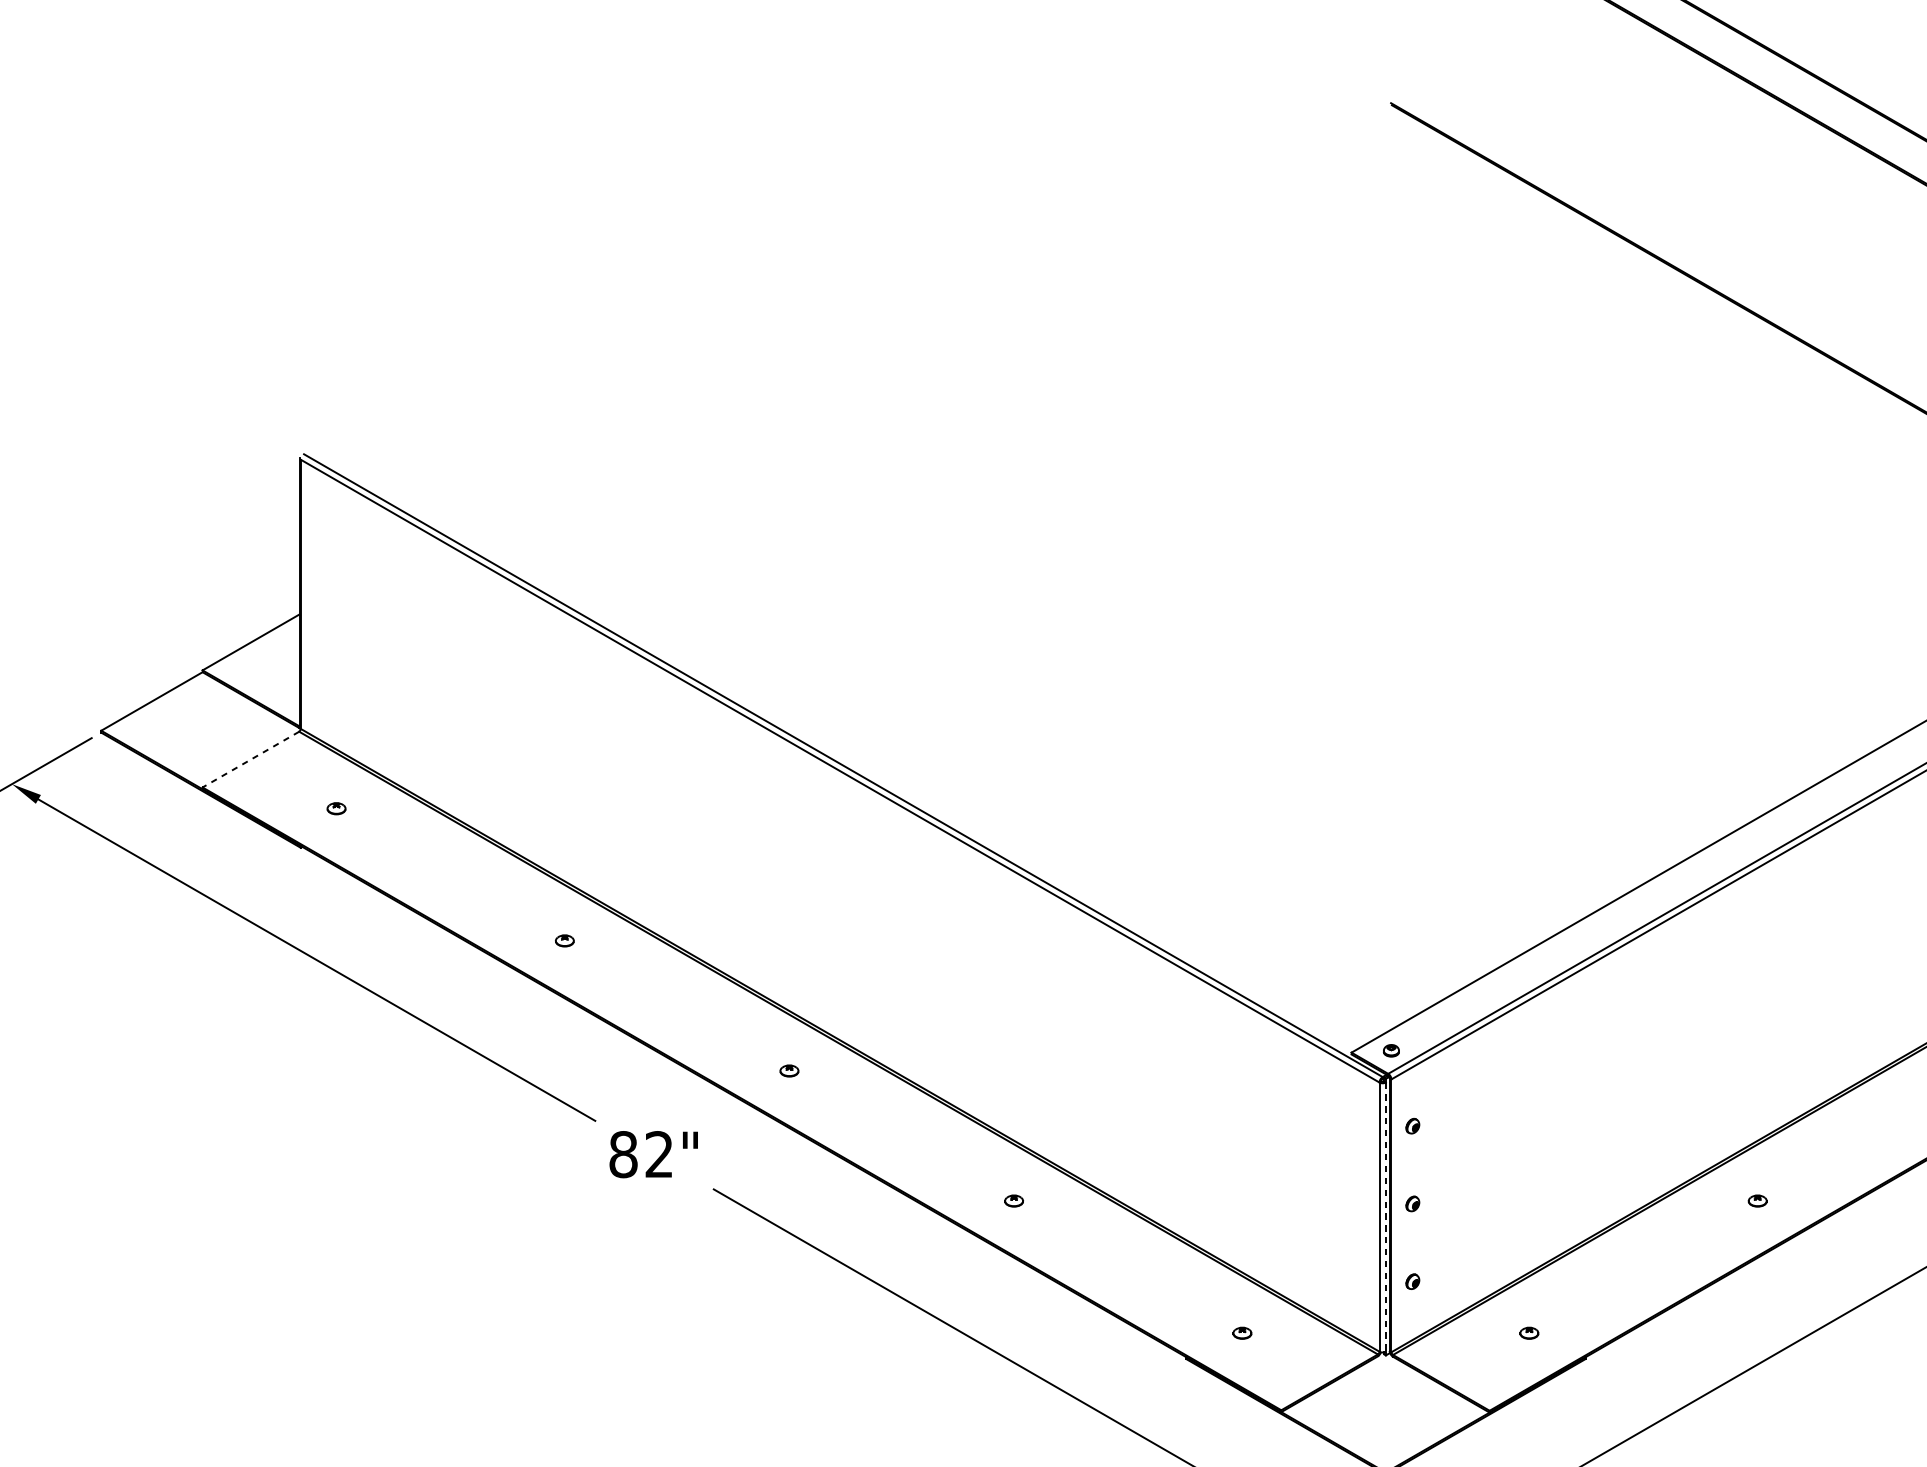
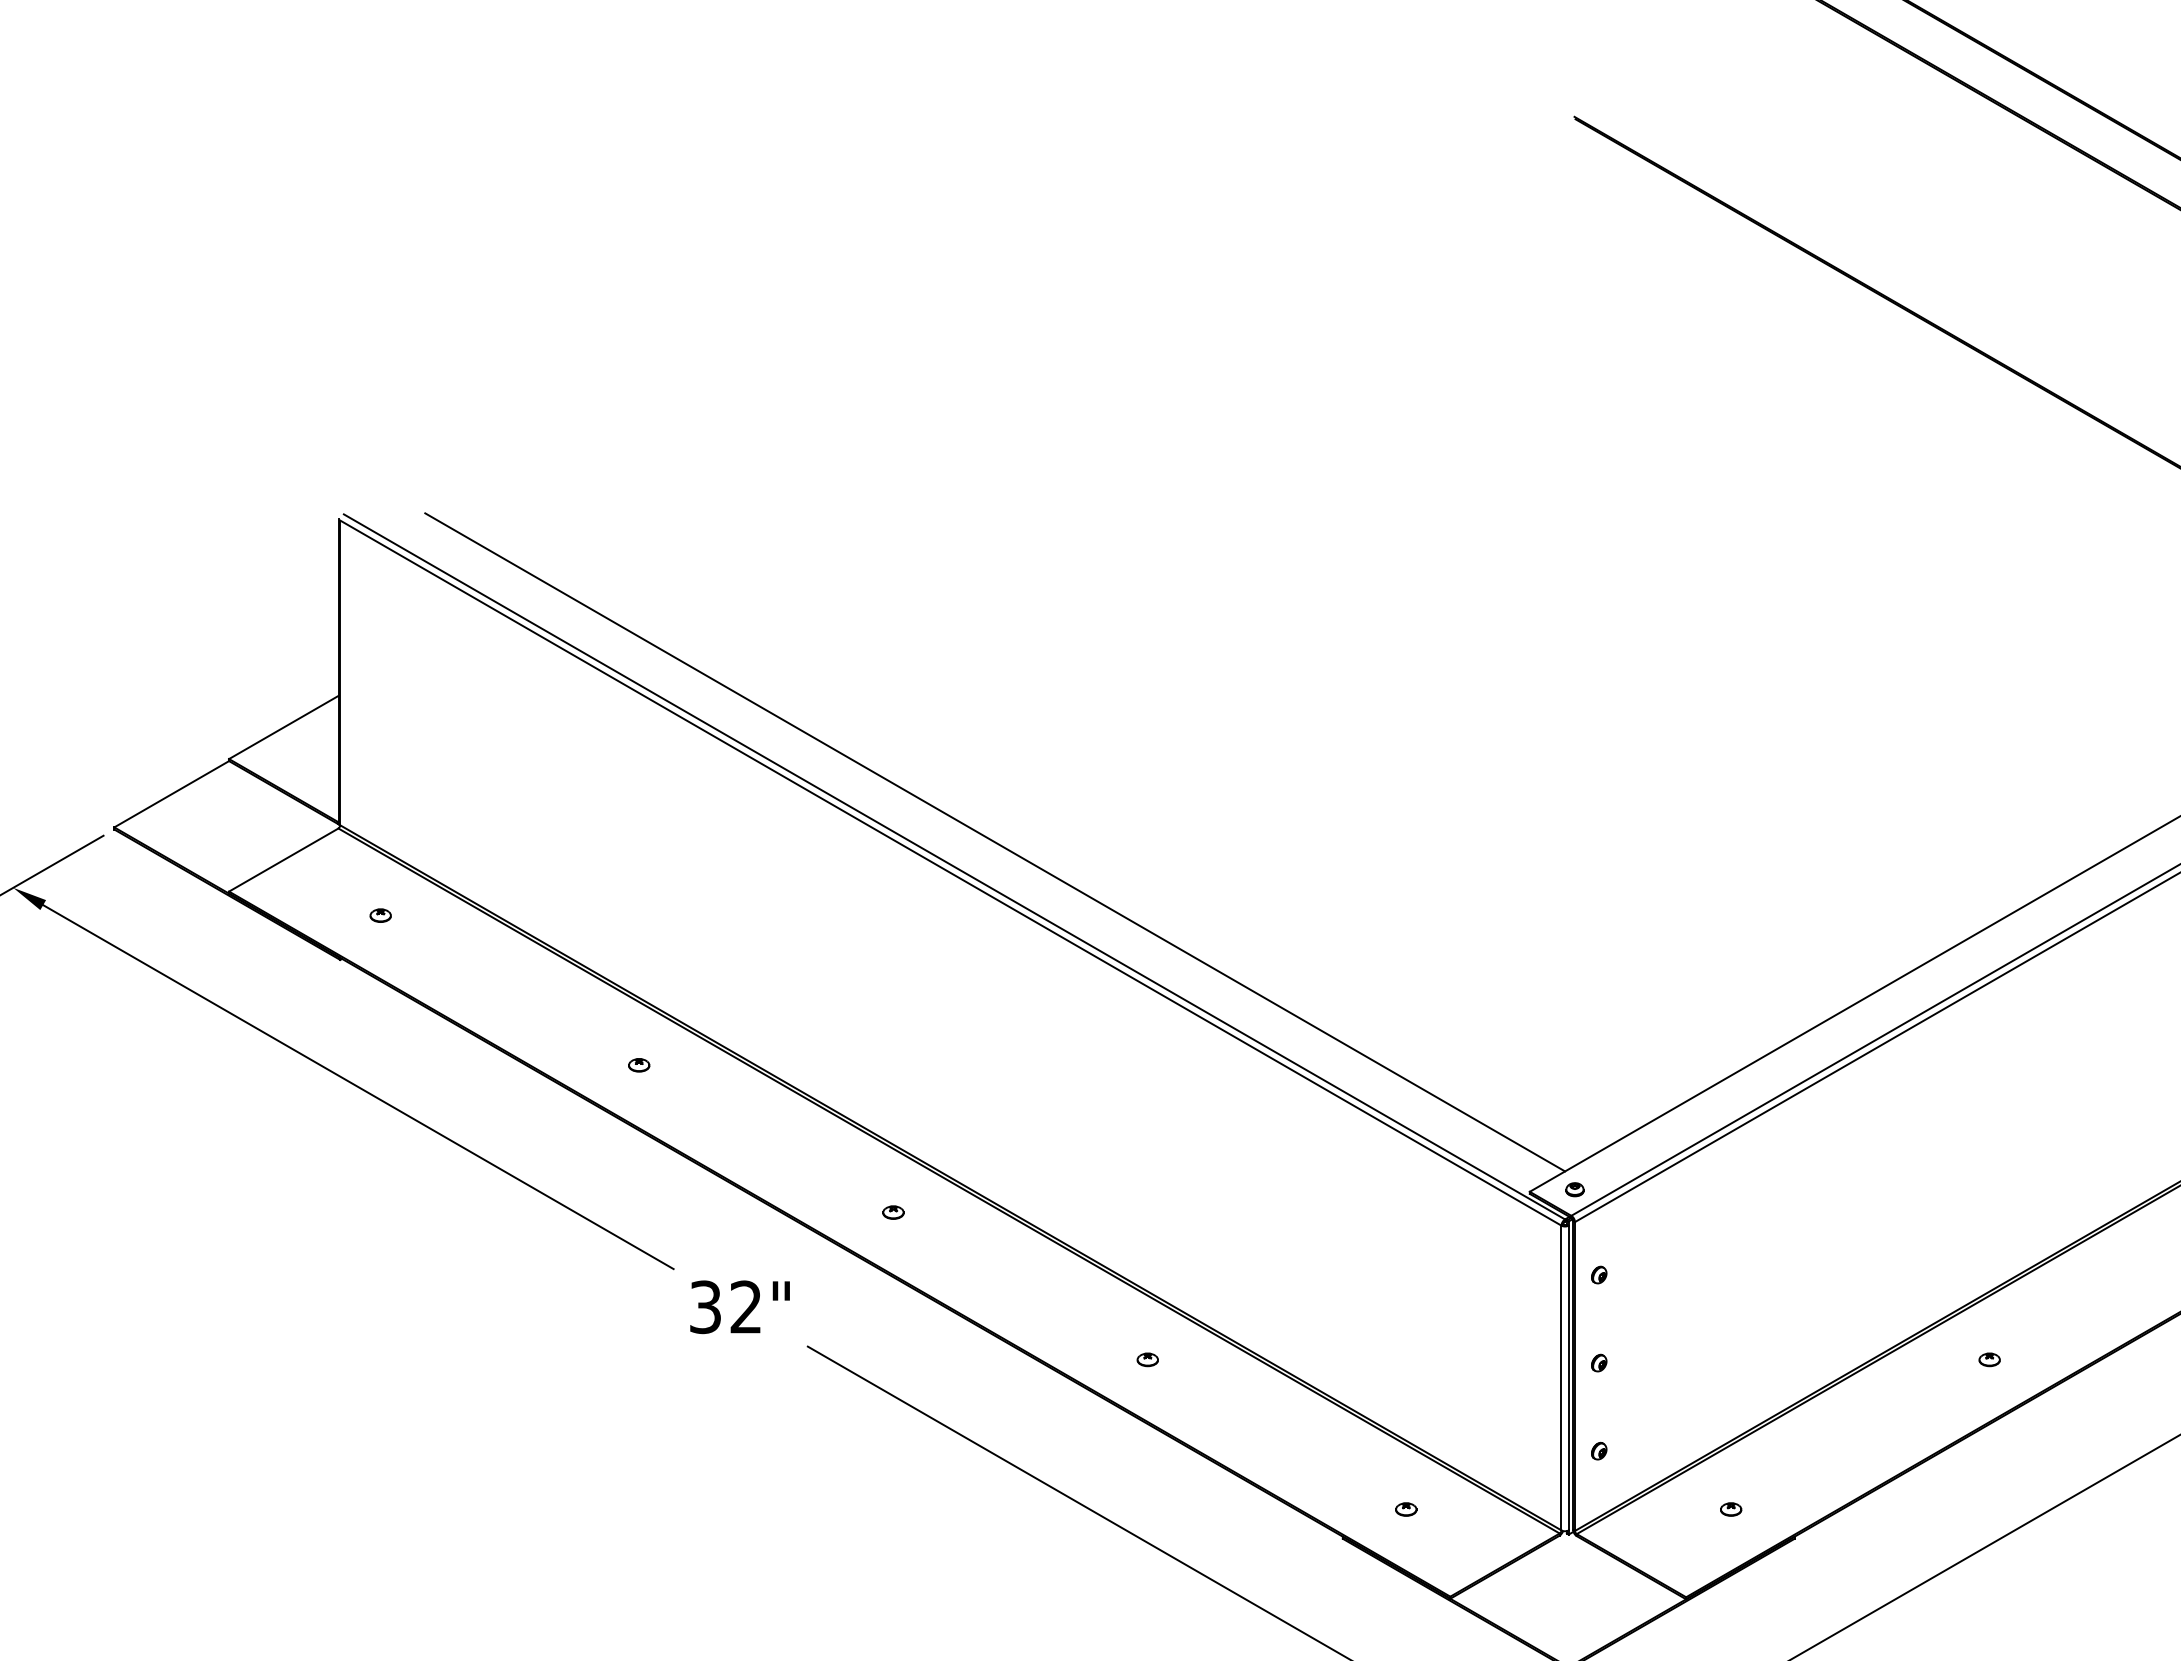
line: (879, 744) -> (995, 842), added
line: (250, 759) -> (283, 860), dashed -> solid
text: (623, 1154) -> (705, 1307), 82" -> 32"
line: (1385, 1217) -> (1568, 1378), dashed -> solid

